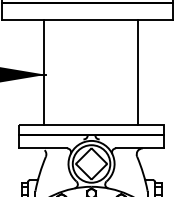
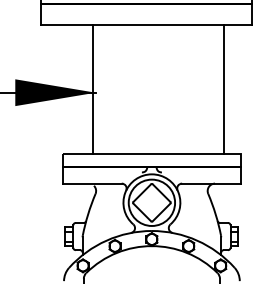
line: (138, 72) -> (224, 89), moved

